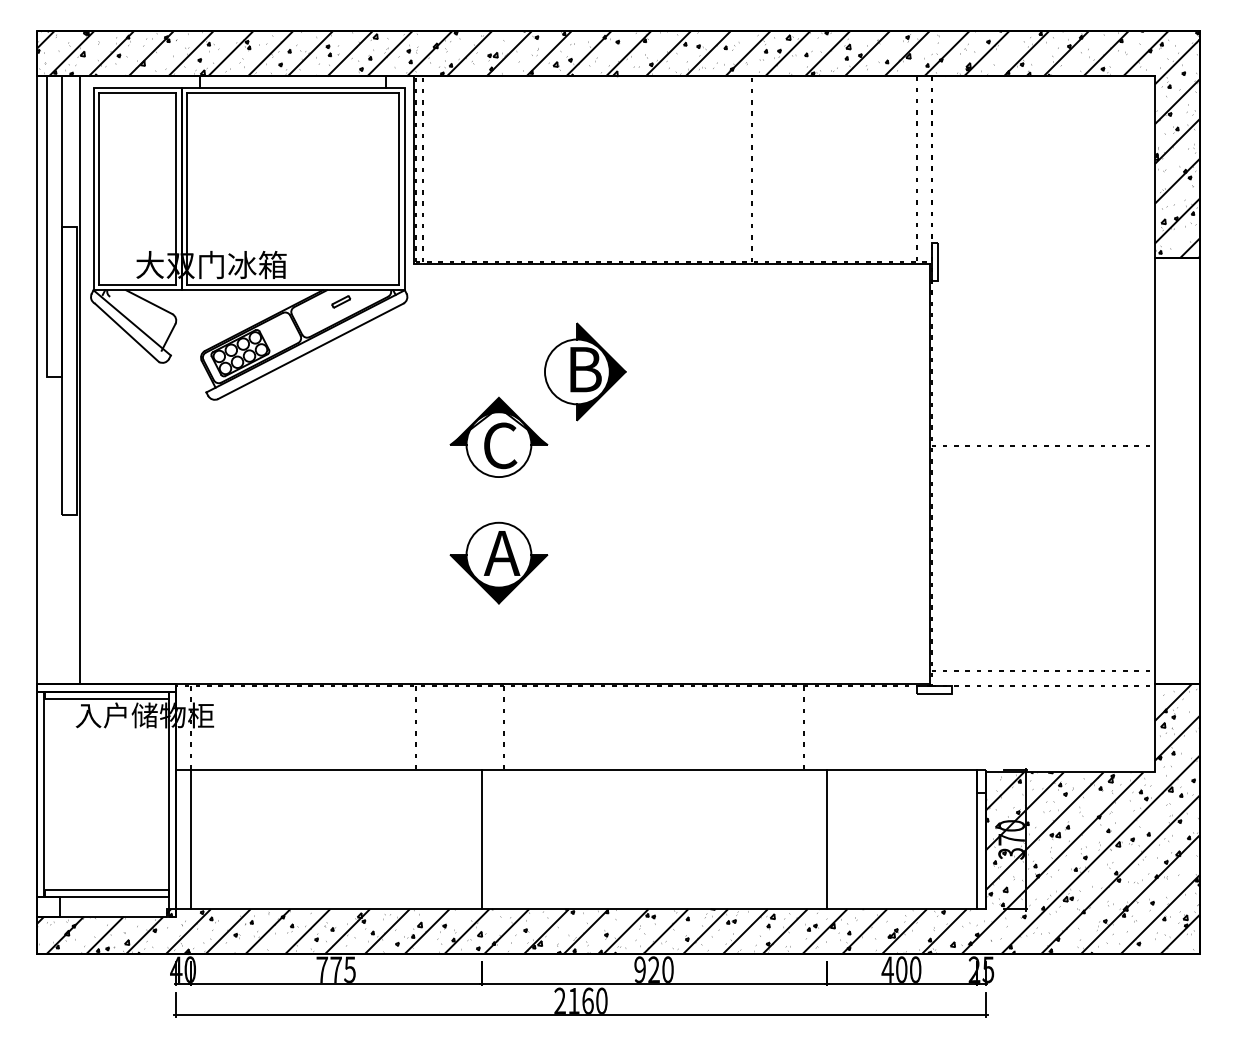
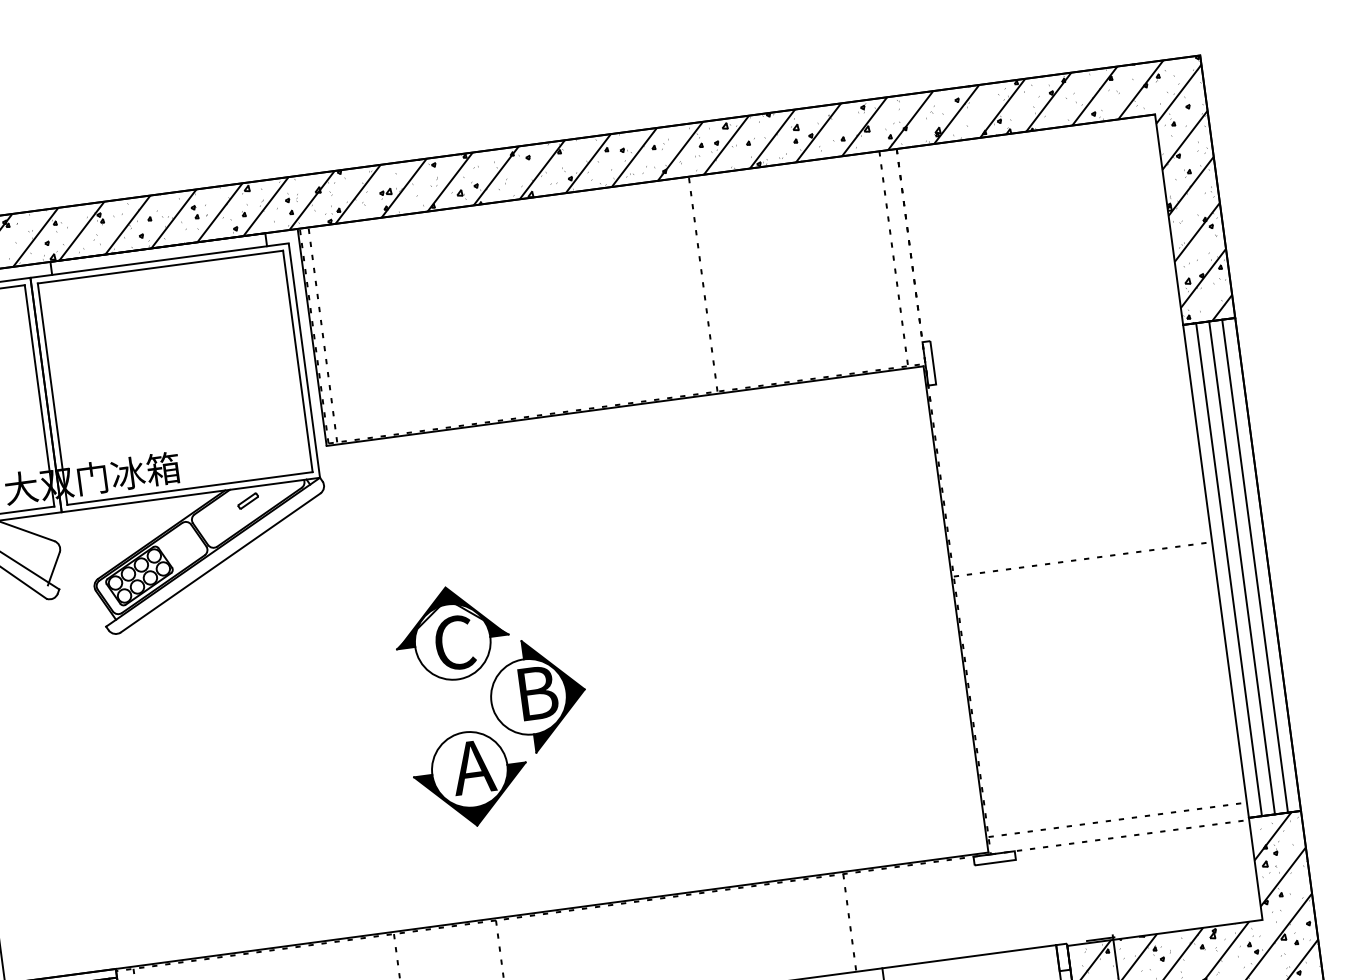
part: (585, 371) -> (538, 695), moved
line: (1166, 471) -> (1229, 569), added
line: (1177, 471) -> (1242, 568), added
line: (1188, 471) -> (1254, 566), added

